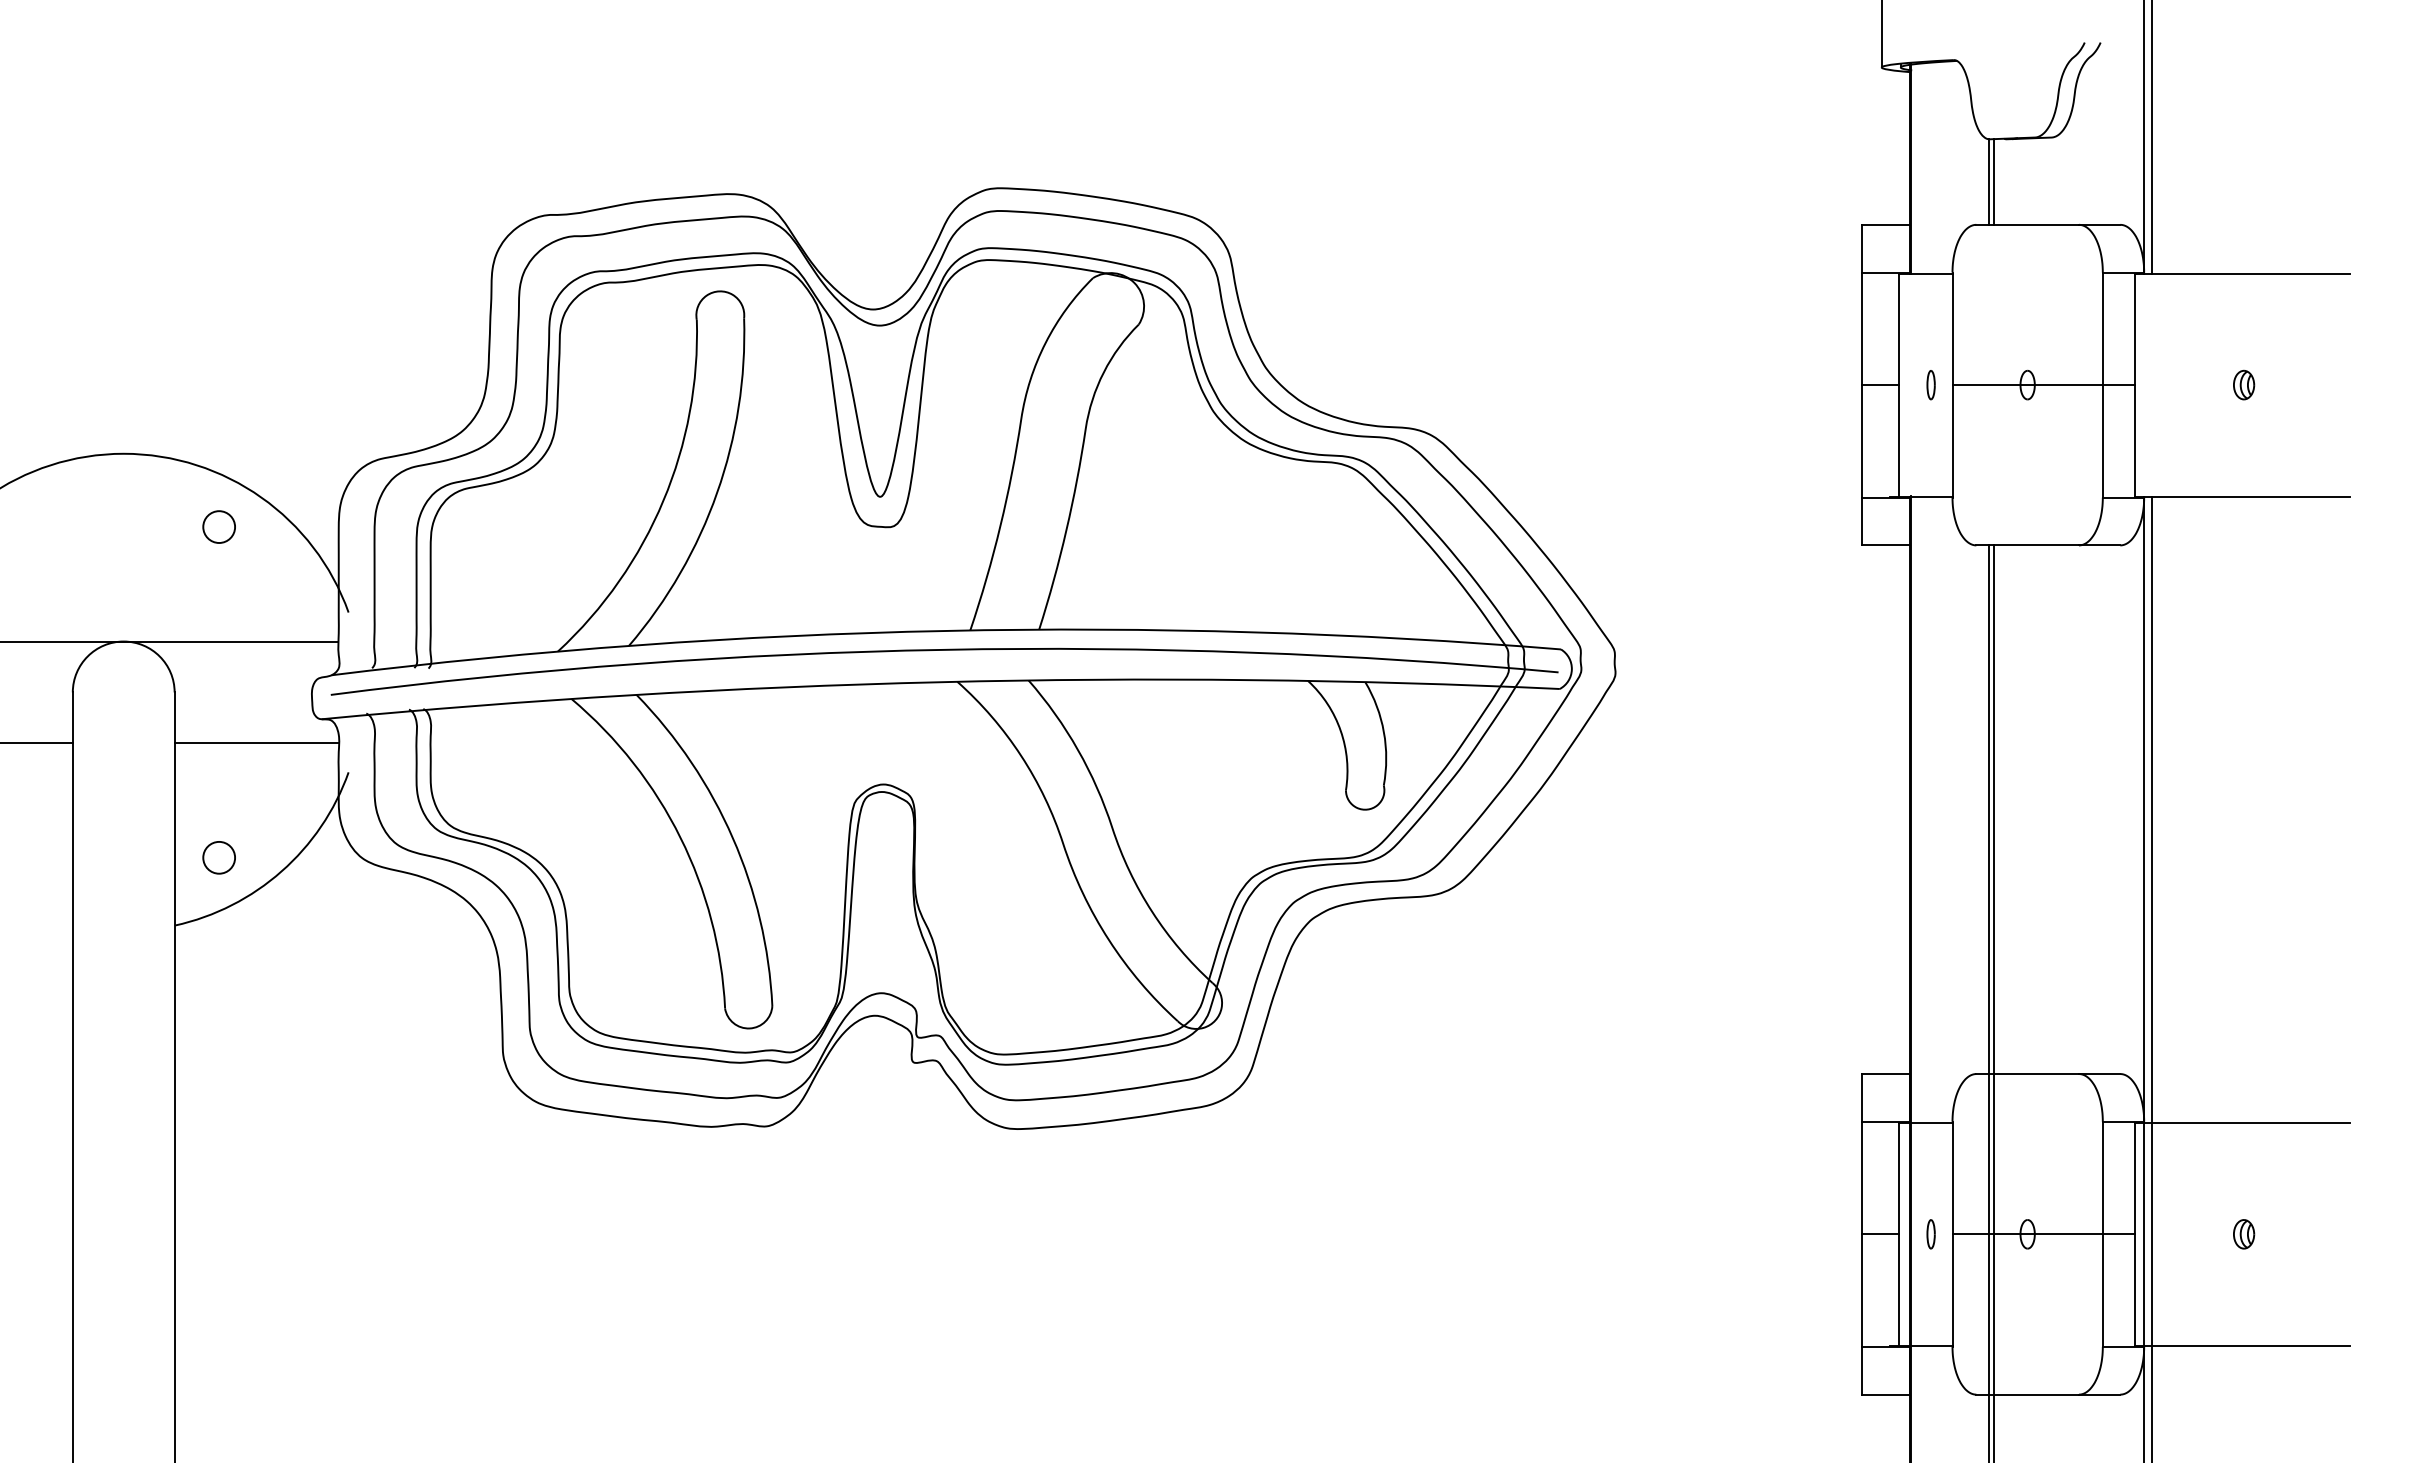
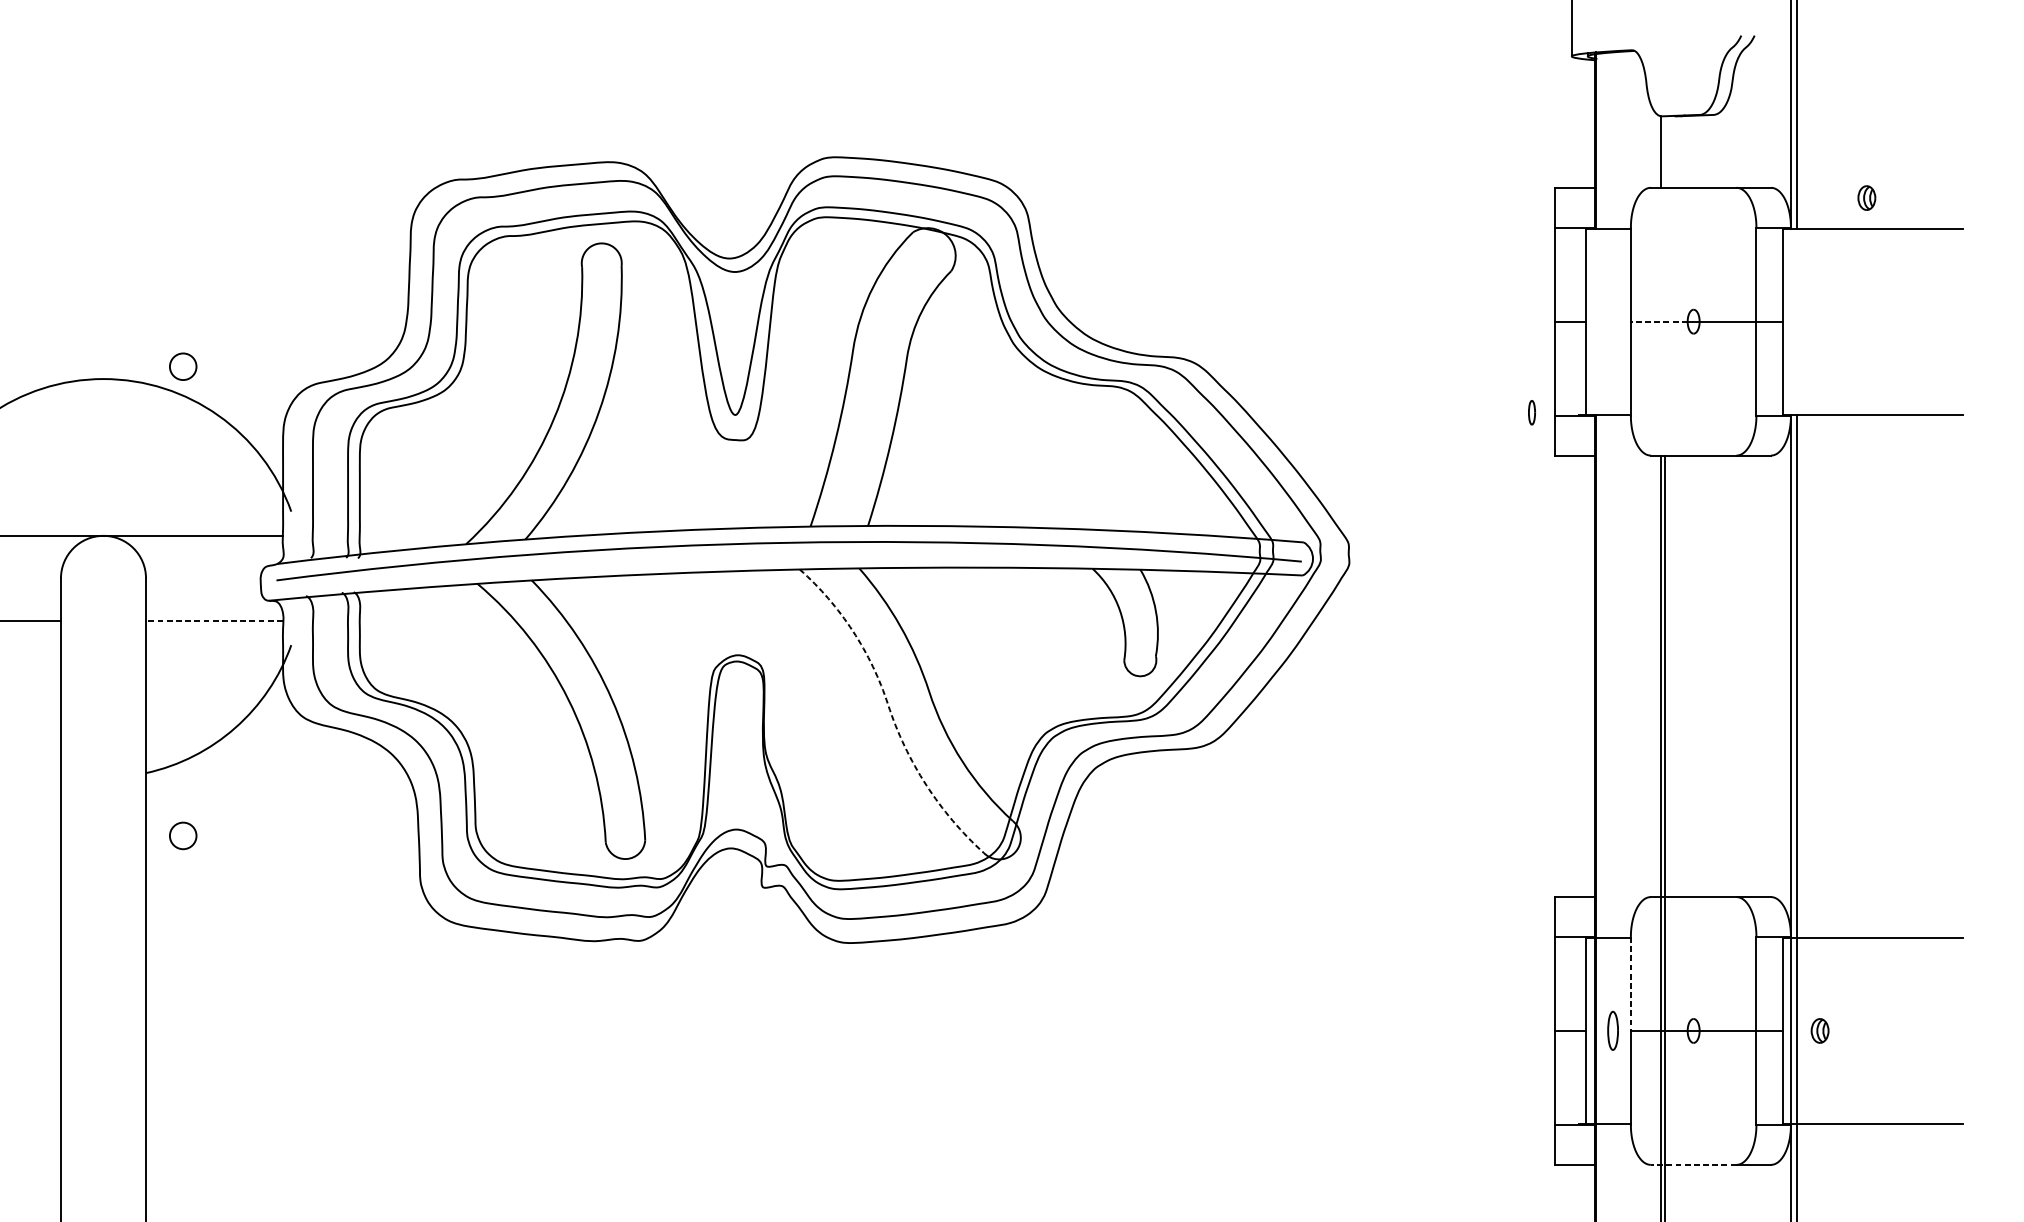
line: (1993, 181) -> (1665, 151), removed
part: (2244, 384) -> (1867, 197), moved
part: (1930, 385) -> (1531, 413), moved
line: (1986, 385) -> (1659, 322), solid -> dashed
circle: (218, 526) -> (182, 366), moved
line: (256, 743) -> (214, 621), solid -> dashed
line: (1065, 851) -> (890, 711), solid -> dashed
circle: (218, 857) -> (182, 835), moved
line: (1952, 1178) -> (1630, 984), solid -> dashed
part: (1930, 1234) -> (1612, 1031), size x1.6
part: (2244, 1234) -> (1820, 1031), moved
line: (2027, 1394) -> (1693, 1164), solid -> dashed

